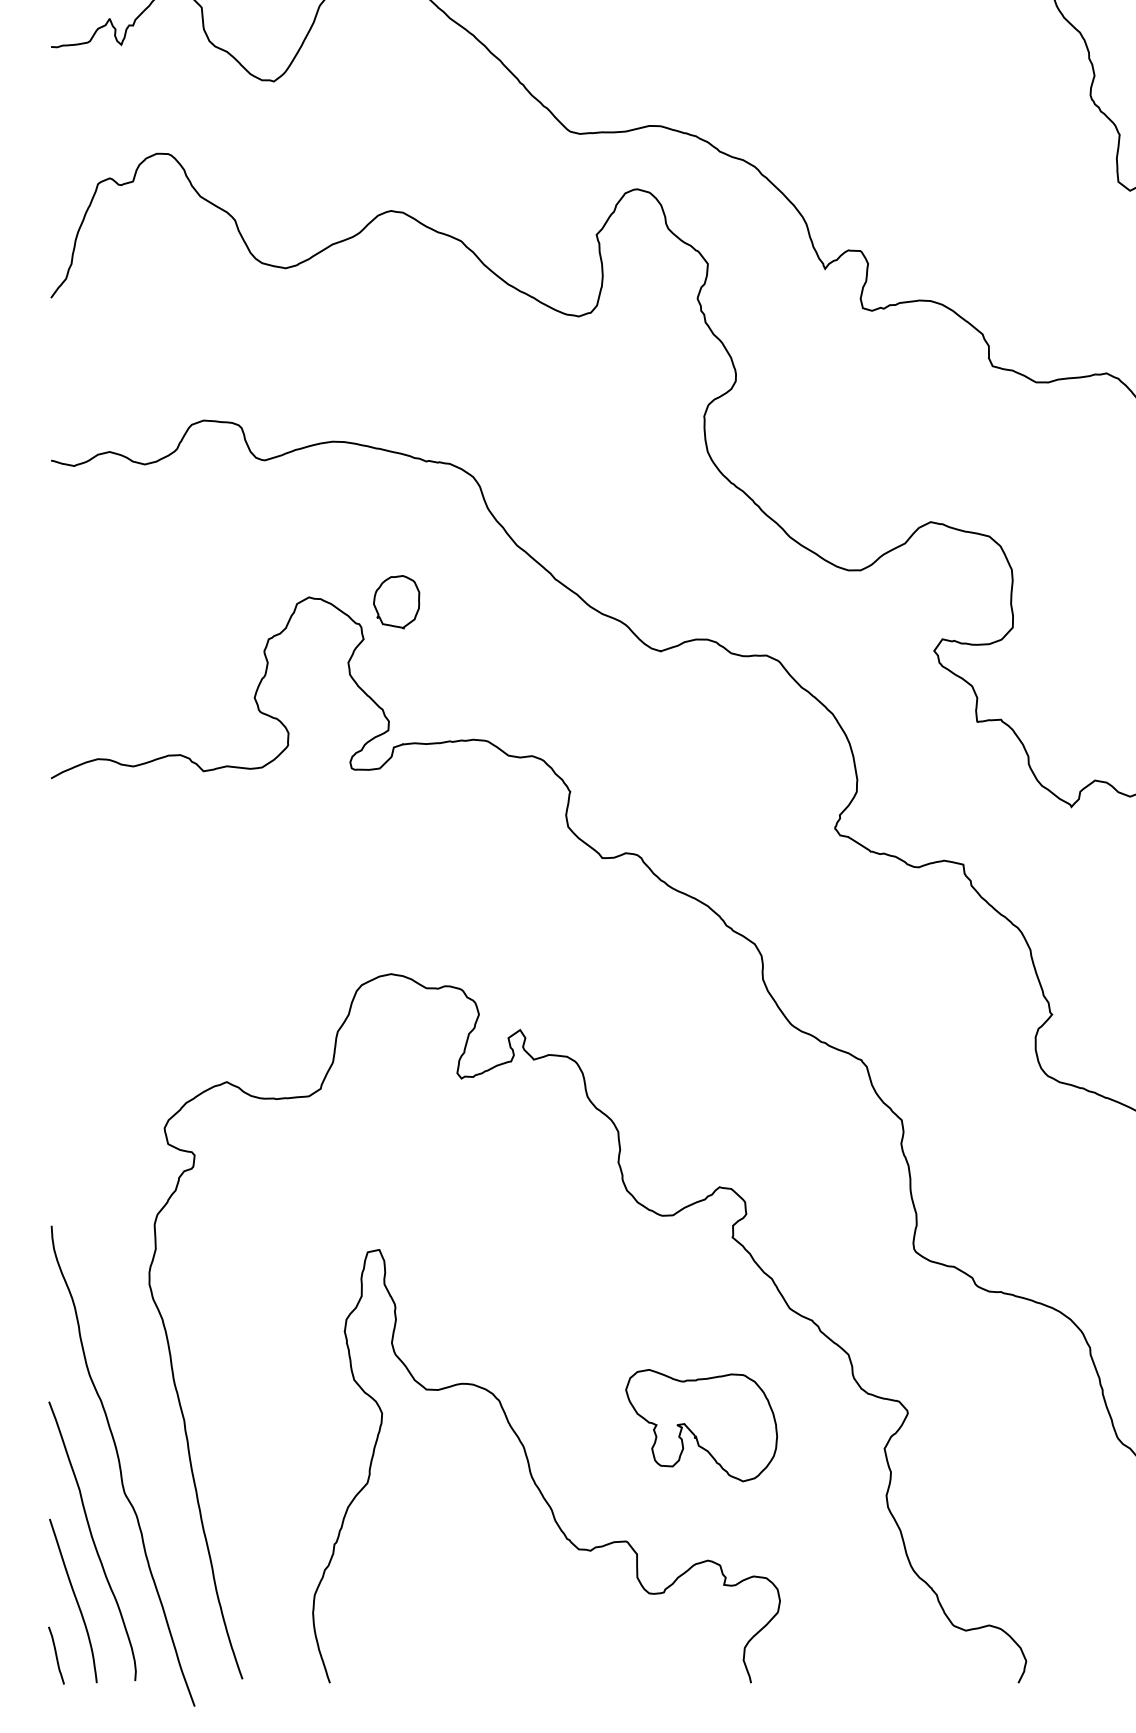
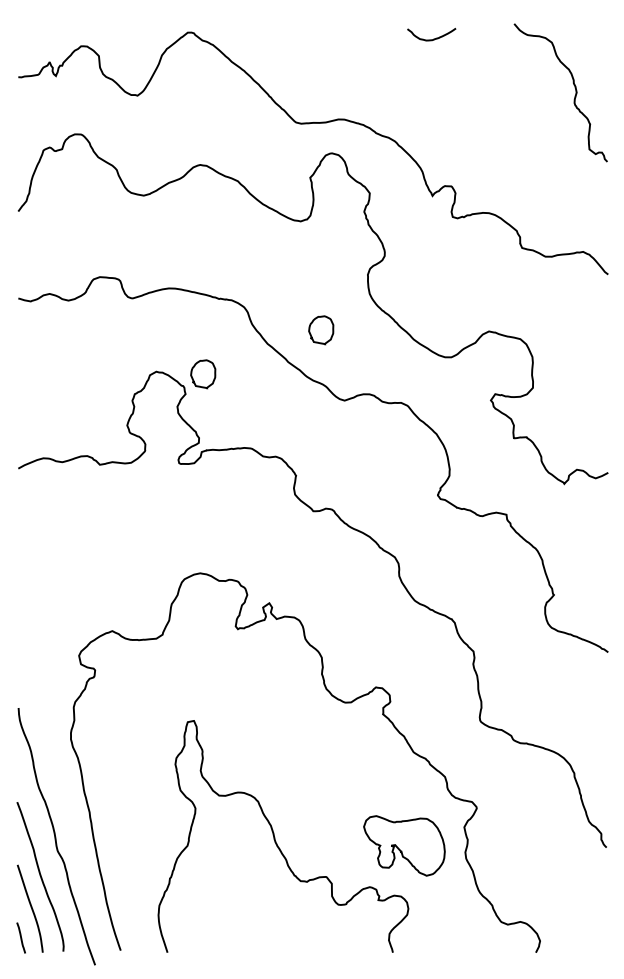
part: (617, 520) -> (321, 330), added
part: (701, 1424) -> (404, 845), moved

